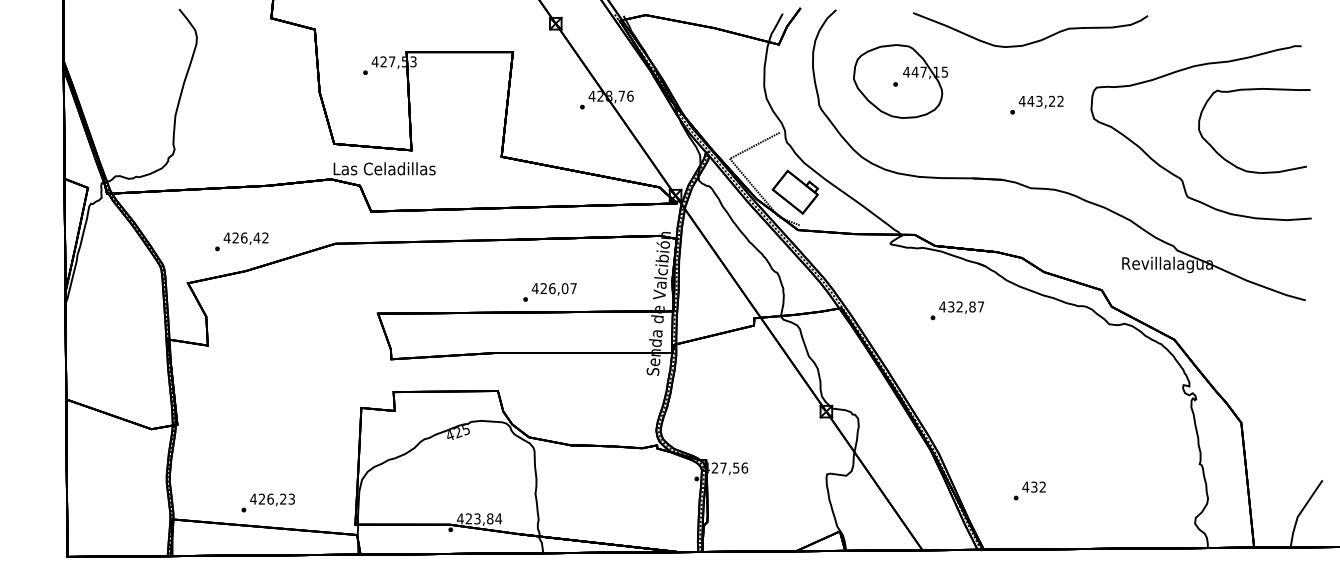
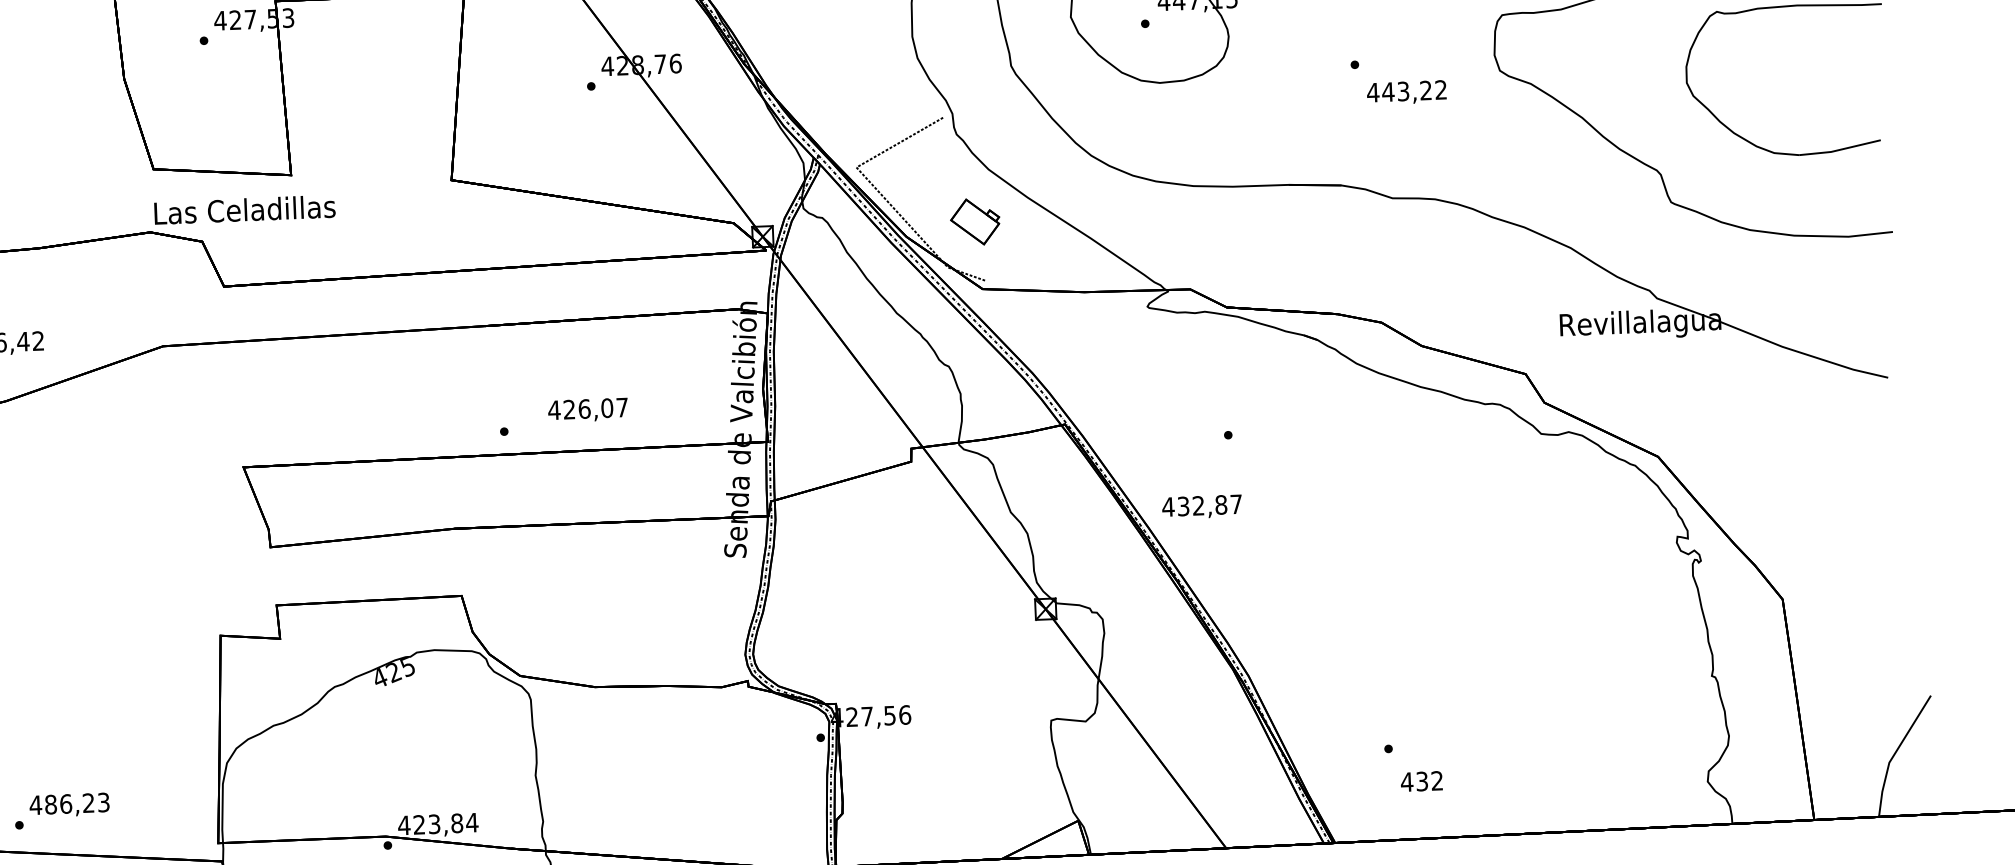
text: (1040, 101) -> (1405, 91), moved
part: (795, 191) -> (975, 220), size x0.6
text: (553, 289) -> (586, 410), moved
text: (961, 307) -> (1201, 506), moved
text: (1033, 486) -> (1420, 780), moved
text: (261, 498) -> (49, 803), 426,23 -> 486,23

